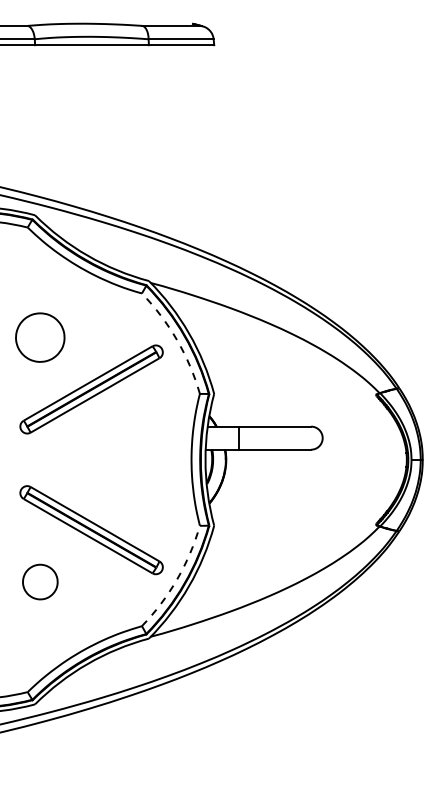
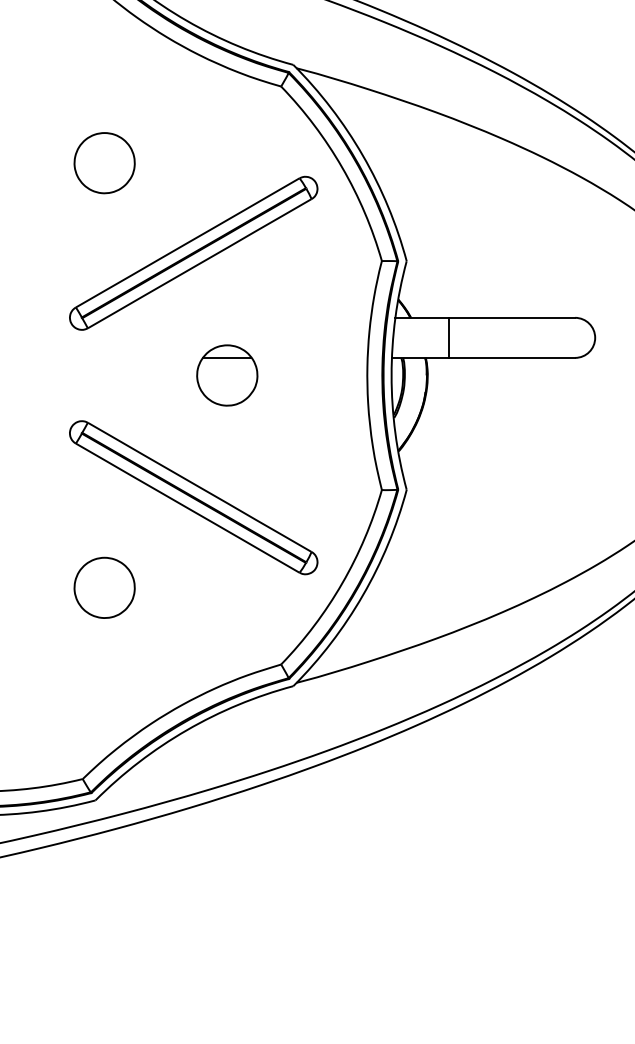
part: (40, 337) -> (104, 162), size x0.71
arc: (177, 340) -> (342, 168), dashed -> solid
part: (110, 459) -> (226, 374), added
arc: (177, 579) -> (342, 583), dashed -> solid

